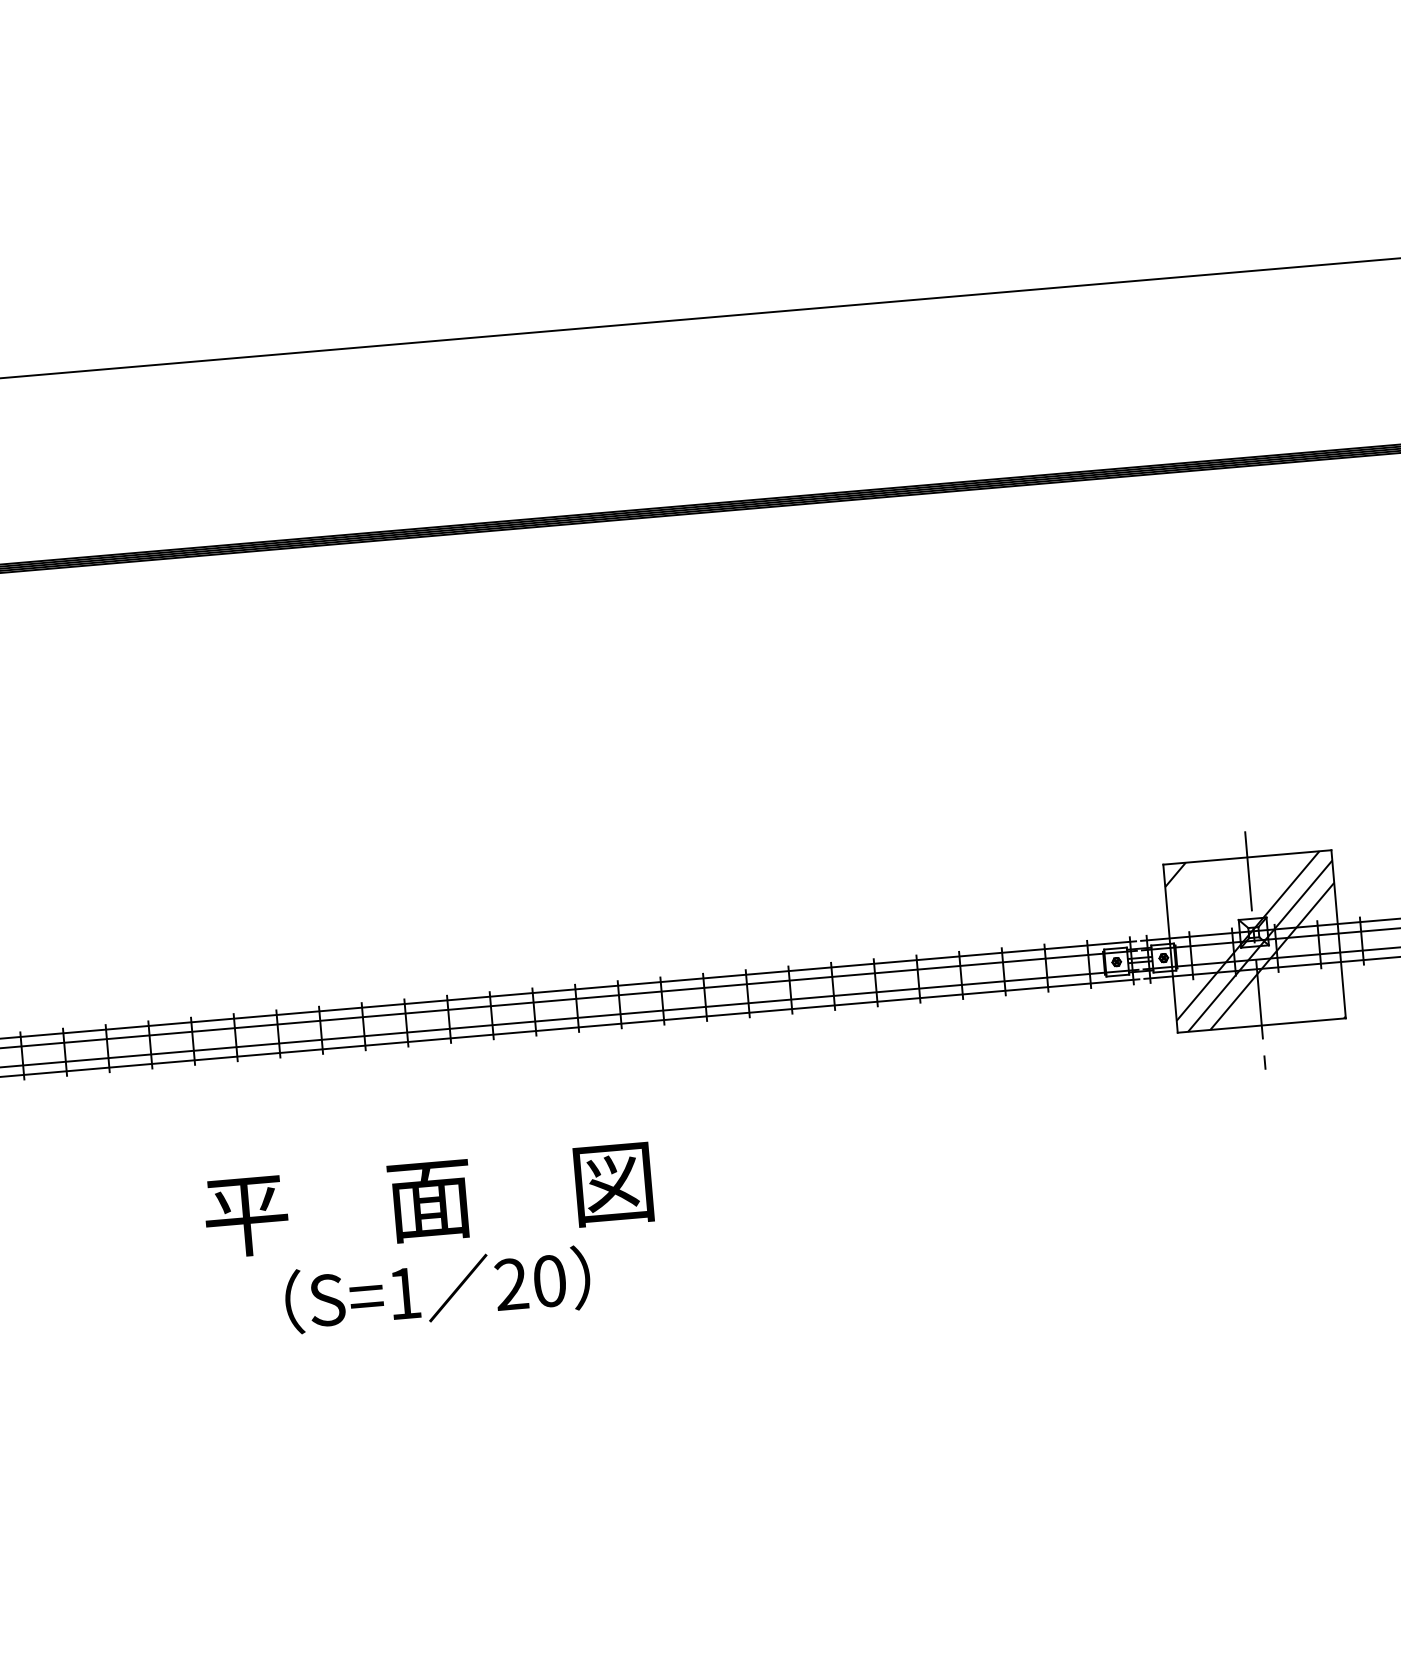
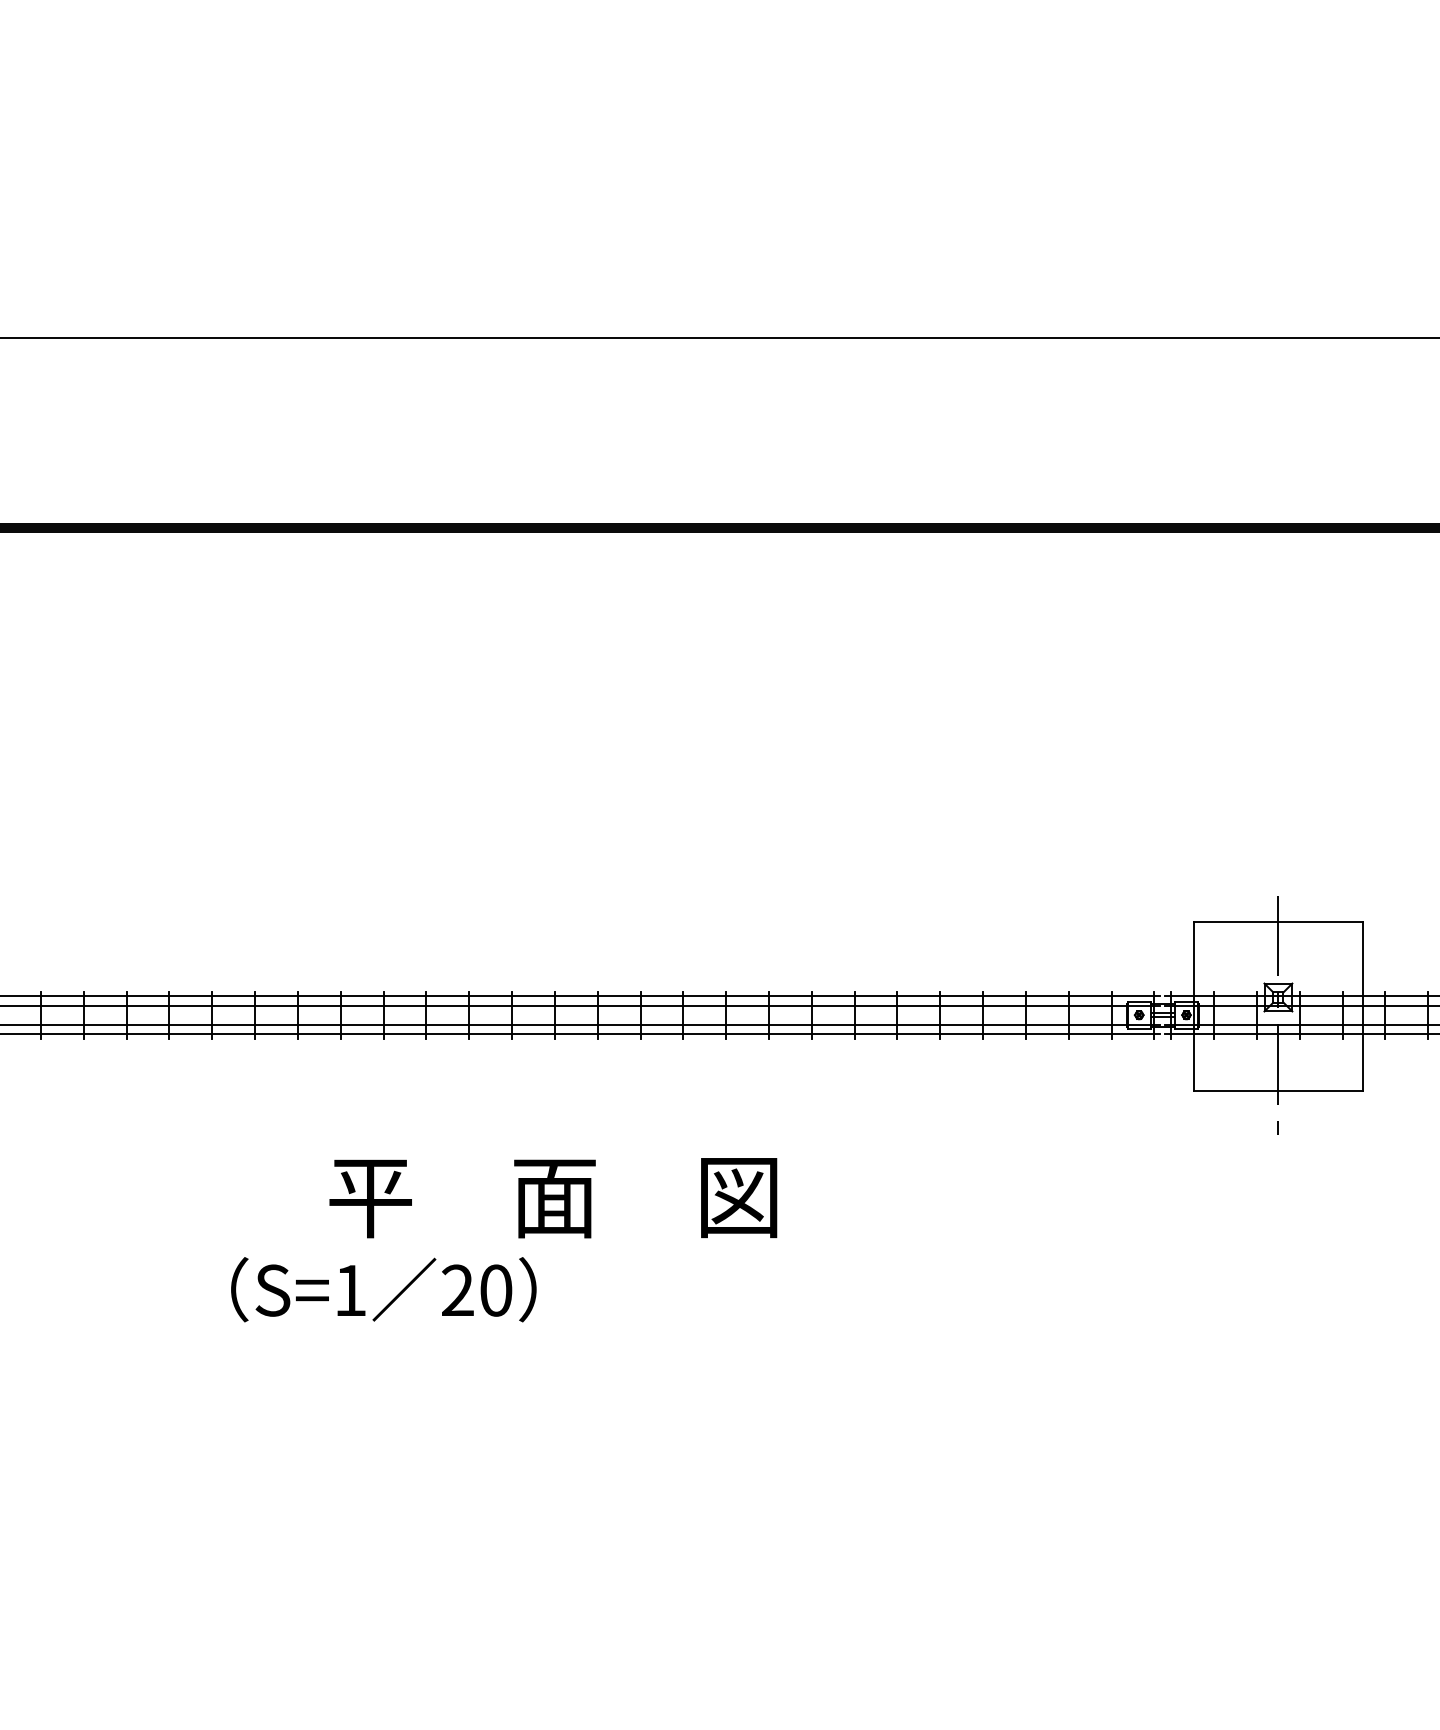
hatch: (1254, 941) -> (1278, 1006), removed
text: (428, 1201) -> (553, 1198), moved
text: (437, 1289) -> (383, 1289), moved

